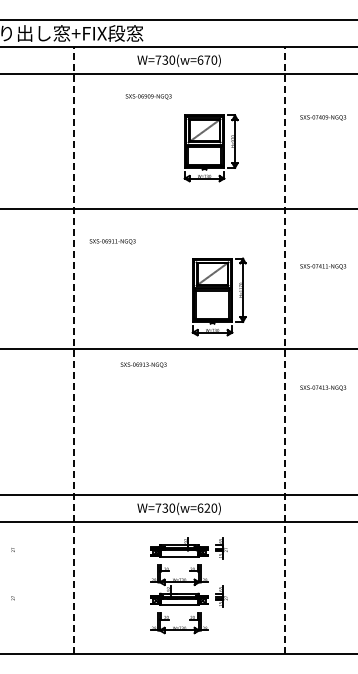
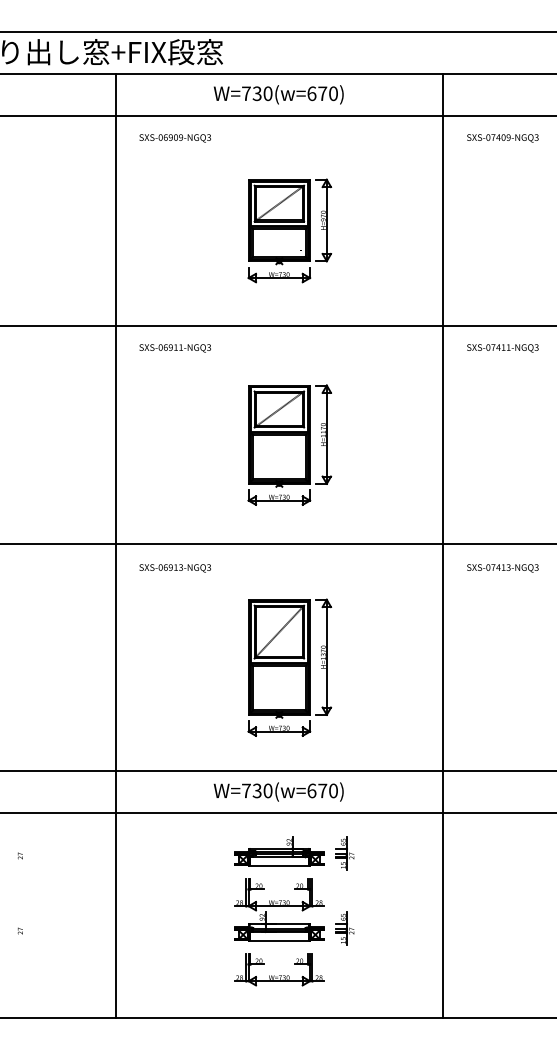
text: (148, 96) -> (175, 137), moved
text: (323, 117) -> (503, 137), moved
part: (210, 148) -> (288, 231), moved
text: (112, 241) -> (175, 347), moved
text: (323, 266) -> (503, 347), moved
part: (218, 296) -> (288, 444), moved
line: (74, 350) -> (115, 545), dashed -> solid
line: (284, 350) -> (442, 545), dashed -> solid
text: (143, 364) -> (175, 567), moved
text: (323, 387) -> (503, 567), moved
part: (185, 428) -> (288, 666), added
text: (207, 507) -> (322, 789), W=730(w=620) -> W=730(w=670)

